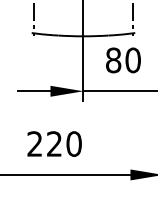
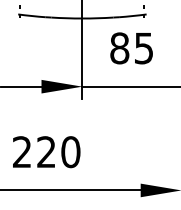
text: (132, 60) -> (143, 48), 80 -> 85

